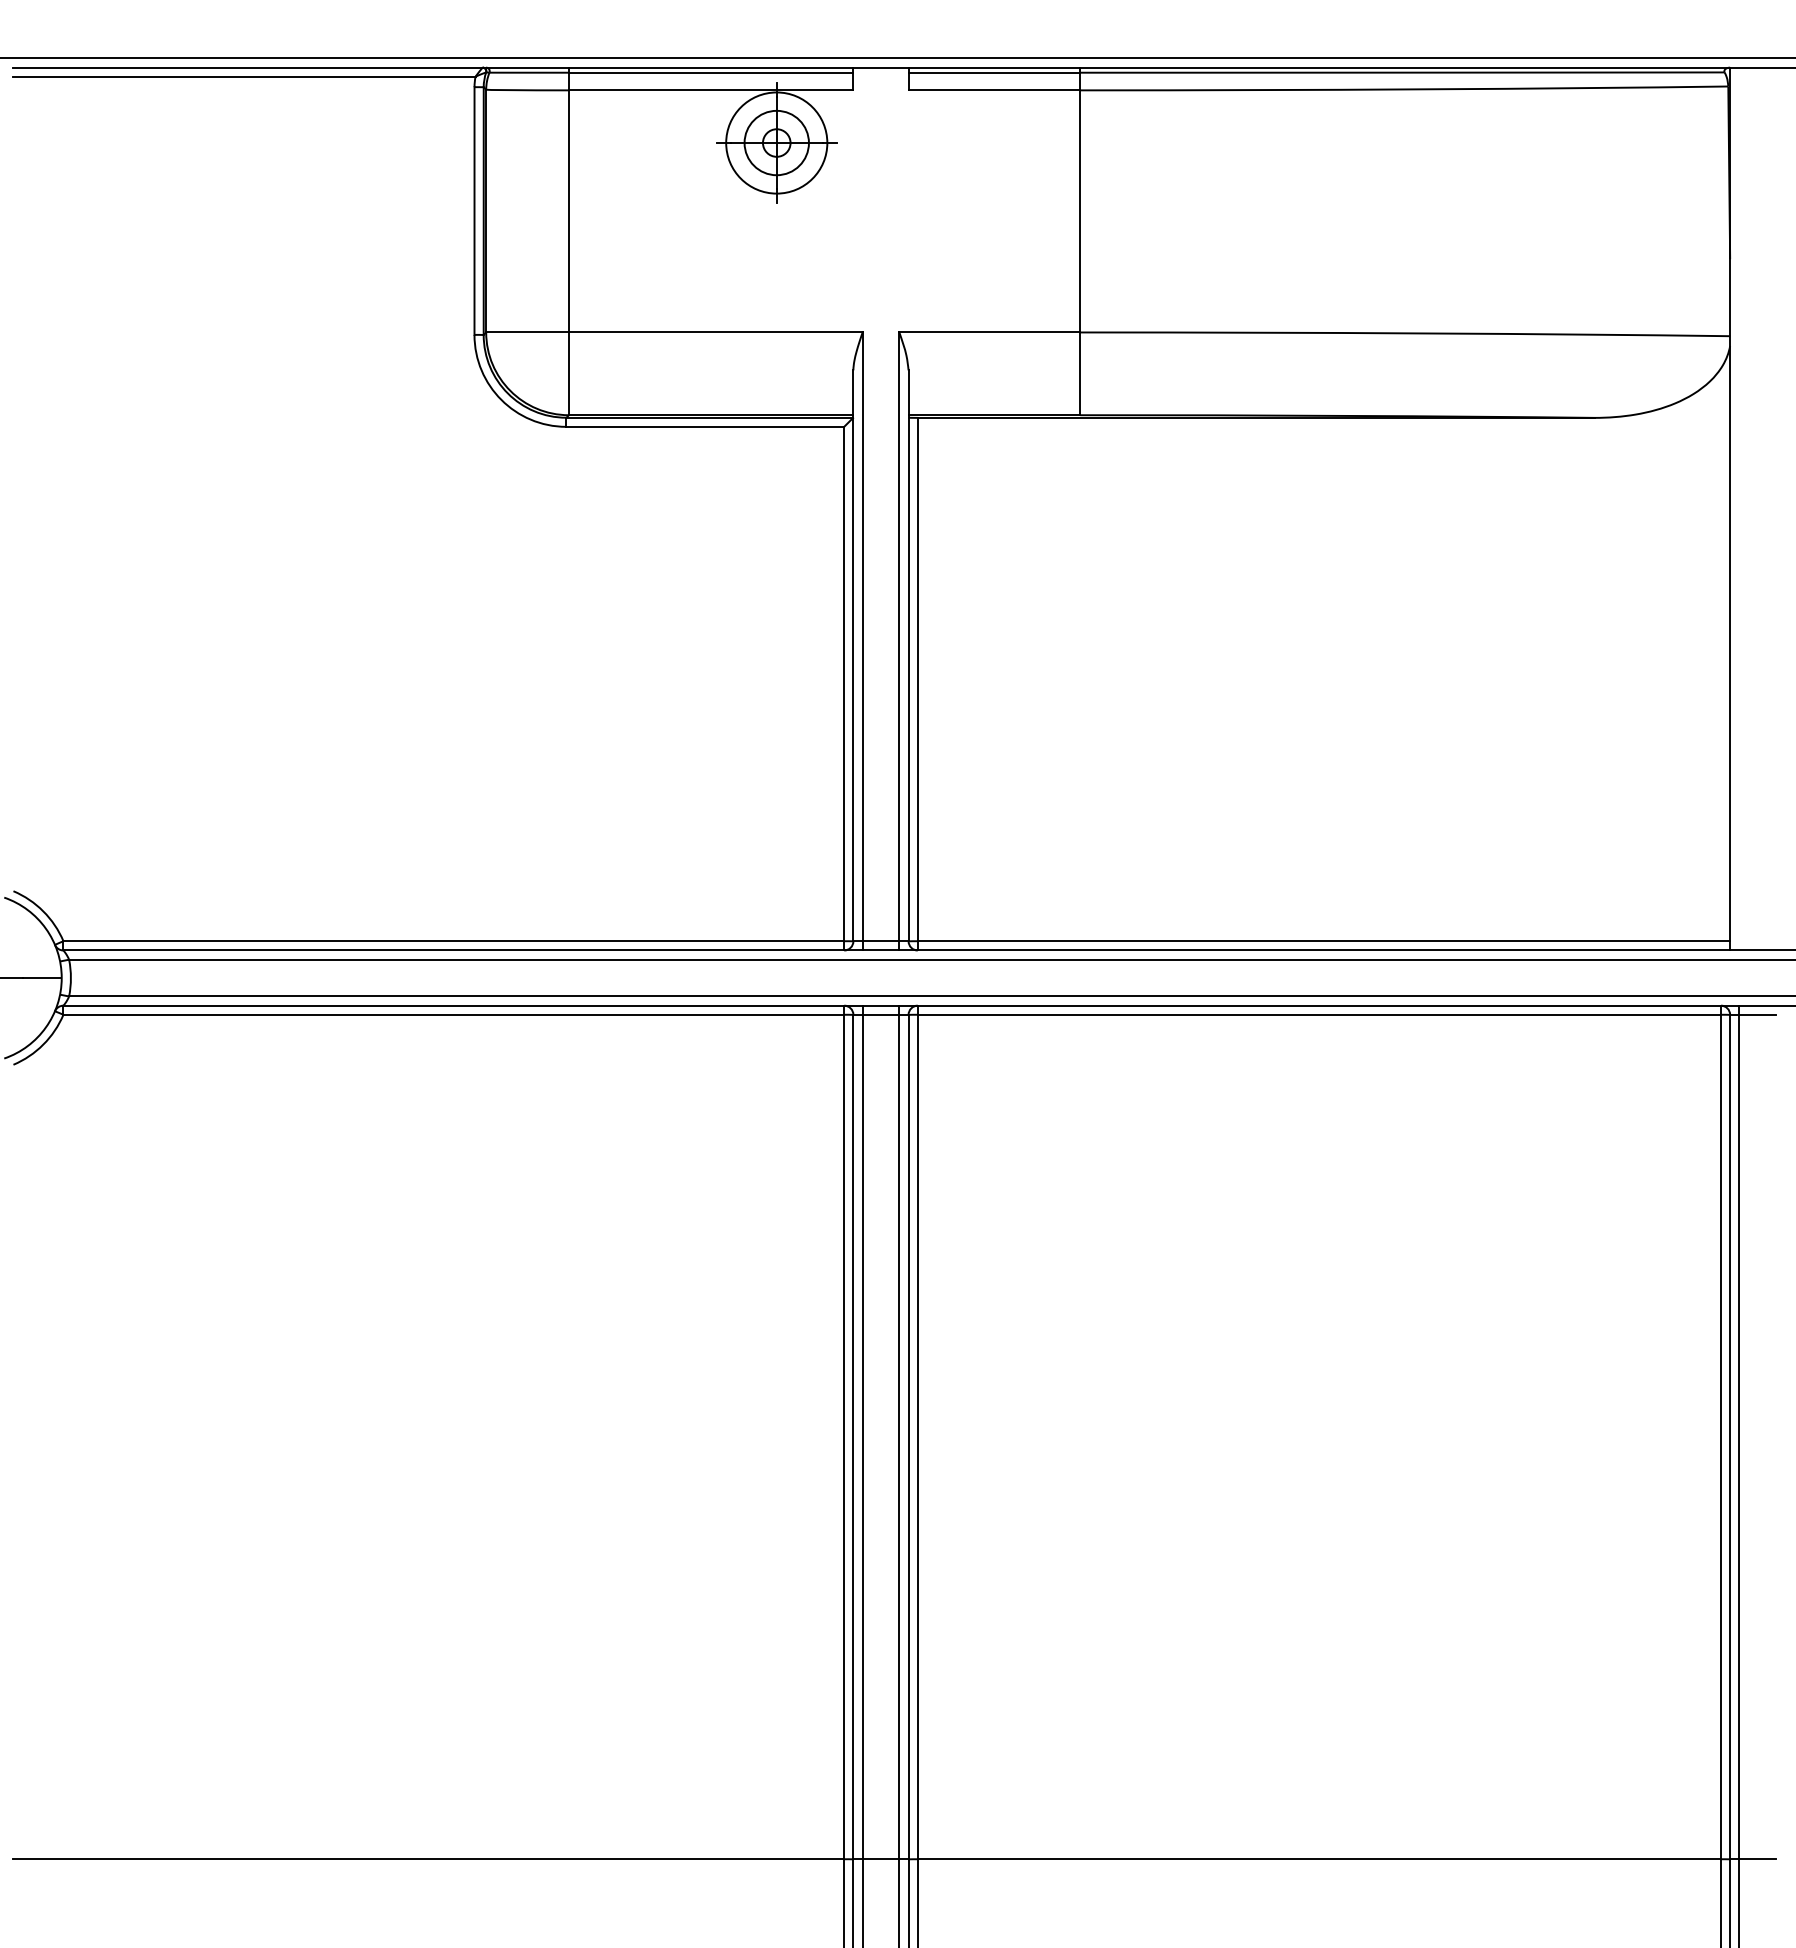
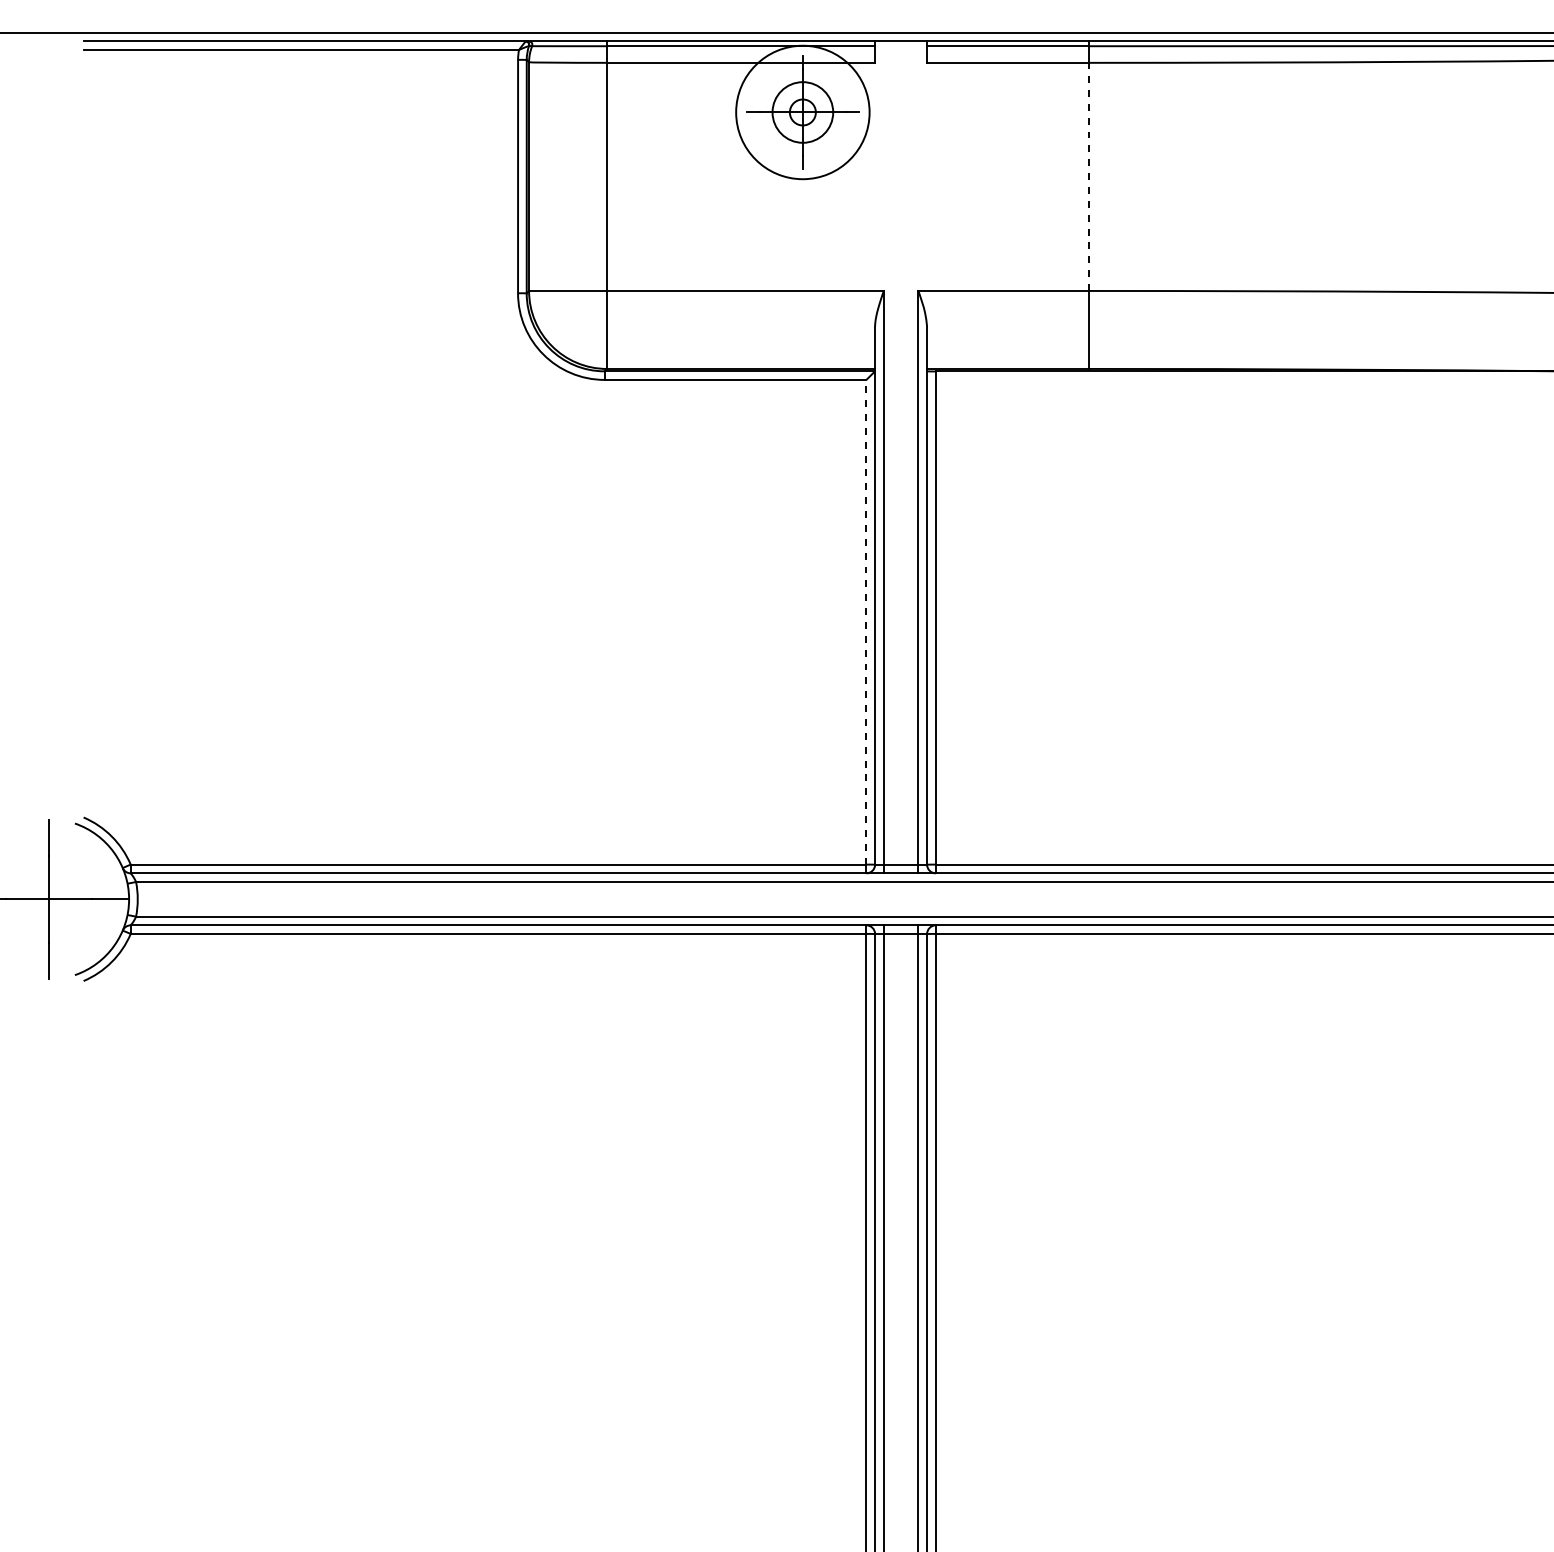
circle: (776, 142) -> (802, 111), size x1.4
line: (1080, 210) -> (1089, 176), solid -> dashed
line: (844, 683) -> (866, 621), solid -> dashed

